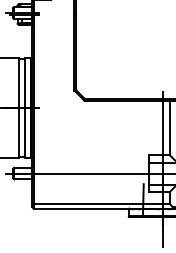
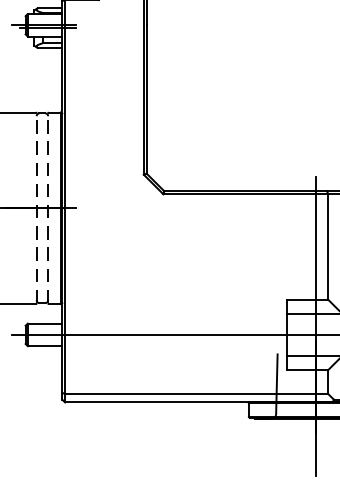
line: (18, 107) -> (35, 207), solid -> dashed
line: (24, 107) -> (47, 207), solid -> dashed

